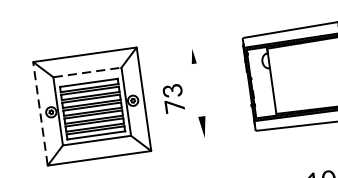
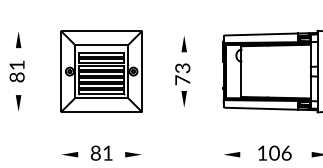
part: (192, 56) -> (183, 44), size x1.43
line: (88, 72) -> (102, 45), dashed -> solid
text: (173, 98) -> (182, 74), moved
line: (40, 113) -> (61, 71), dashed -> solid

